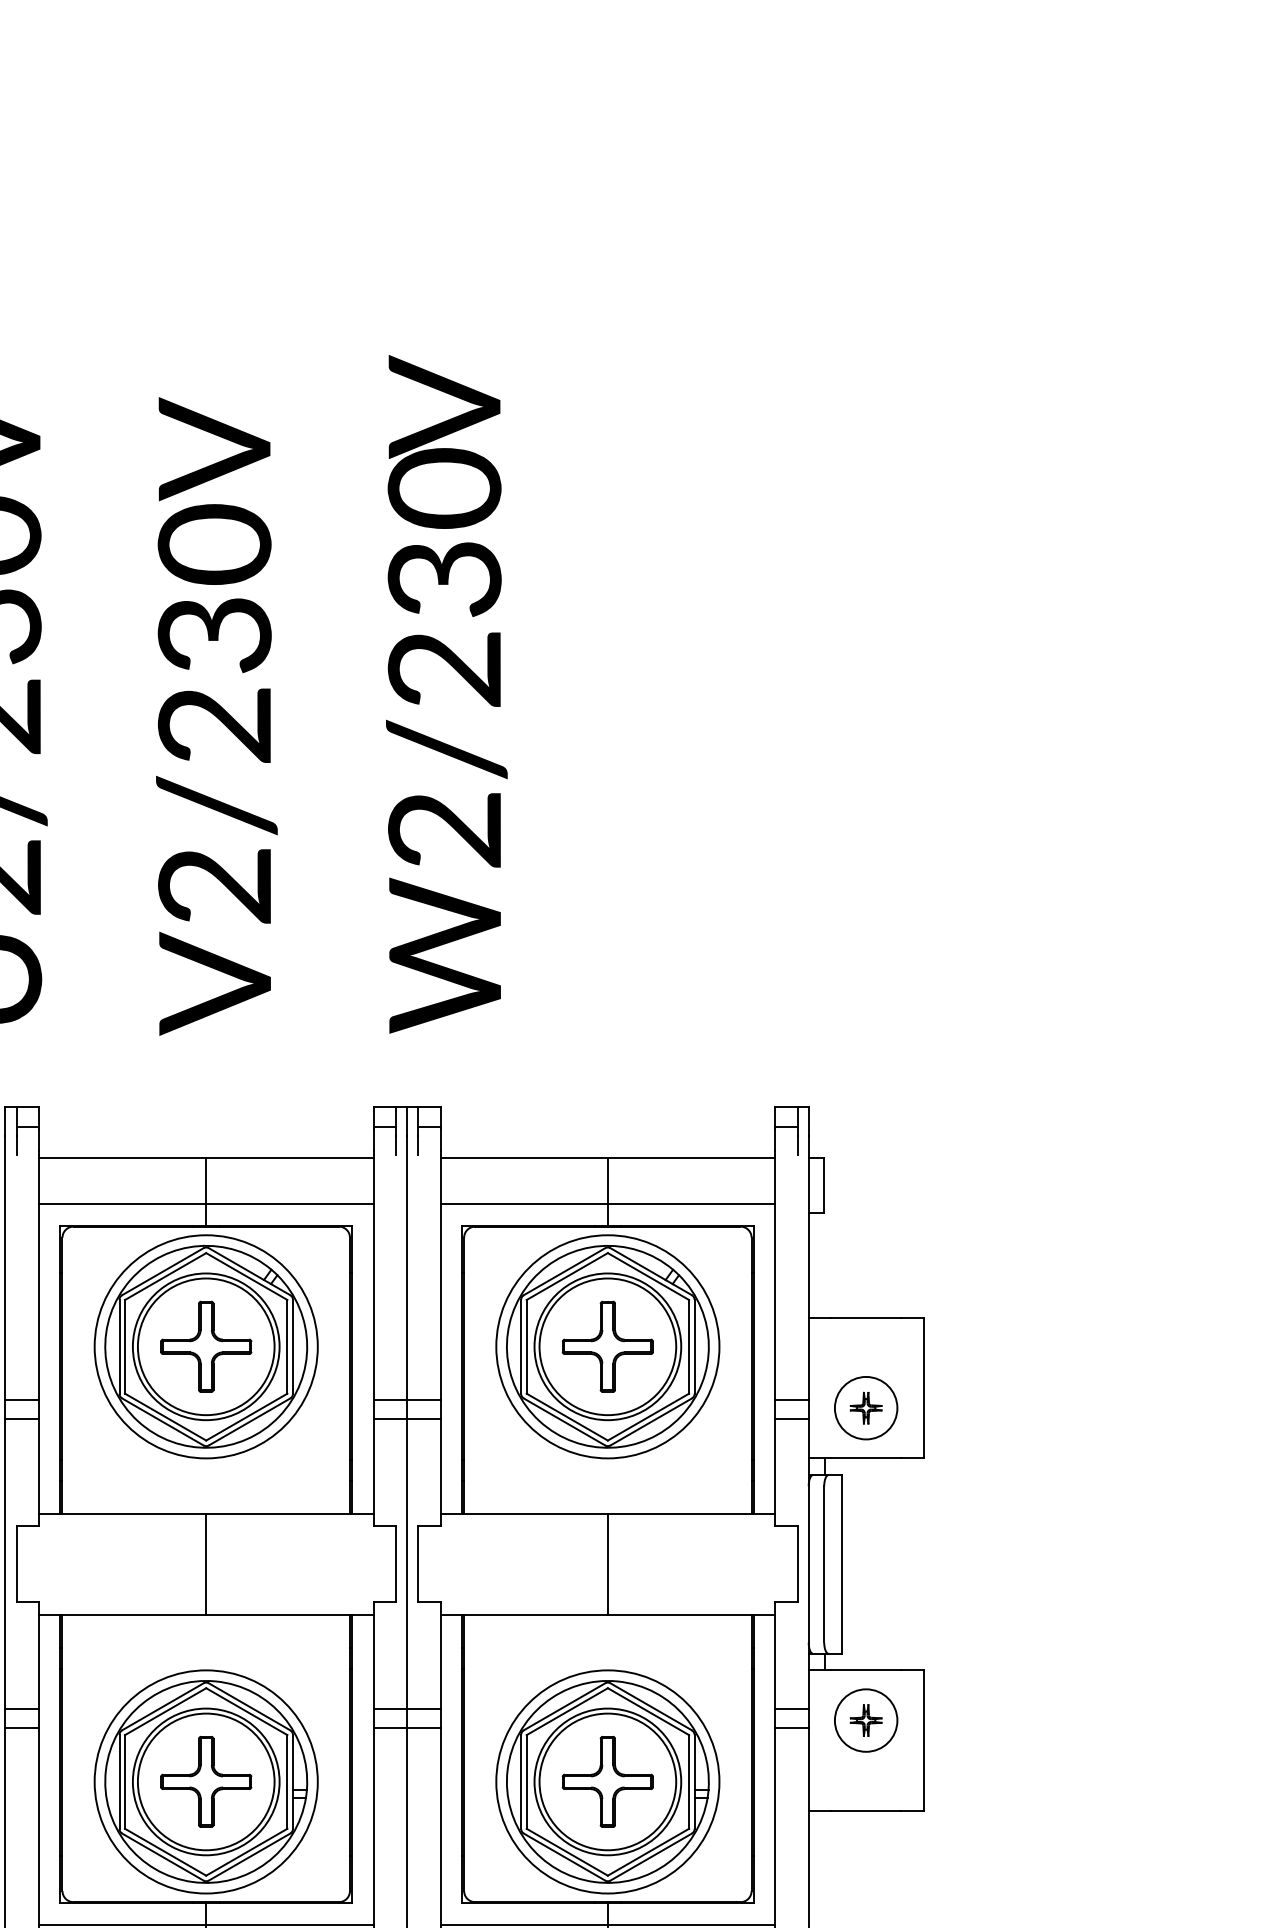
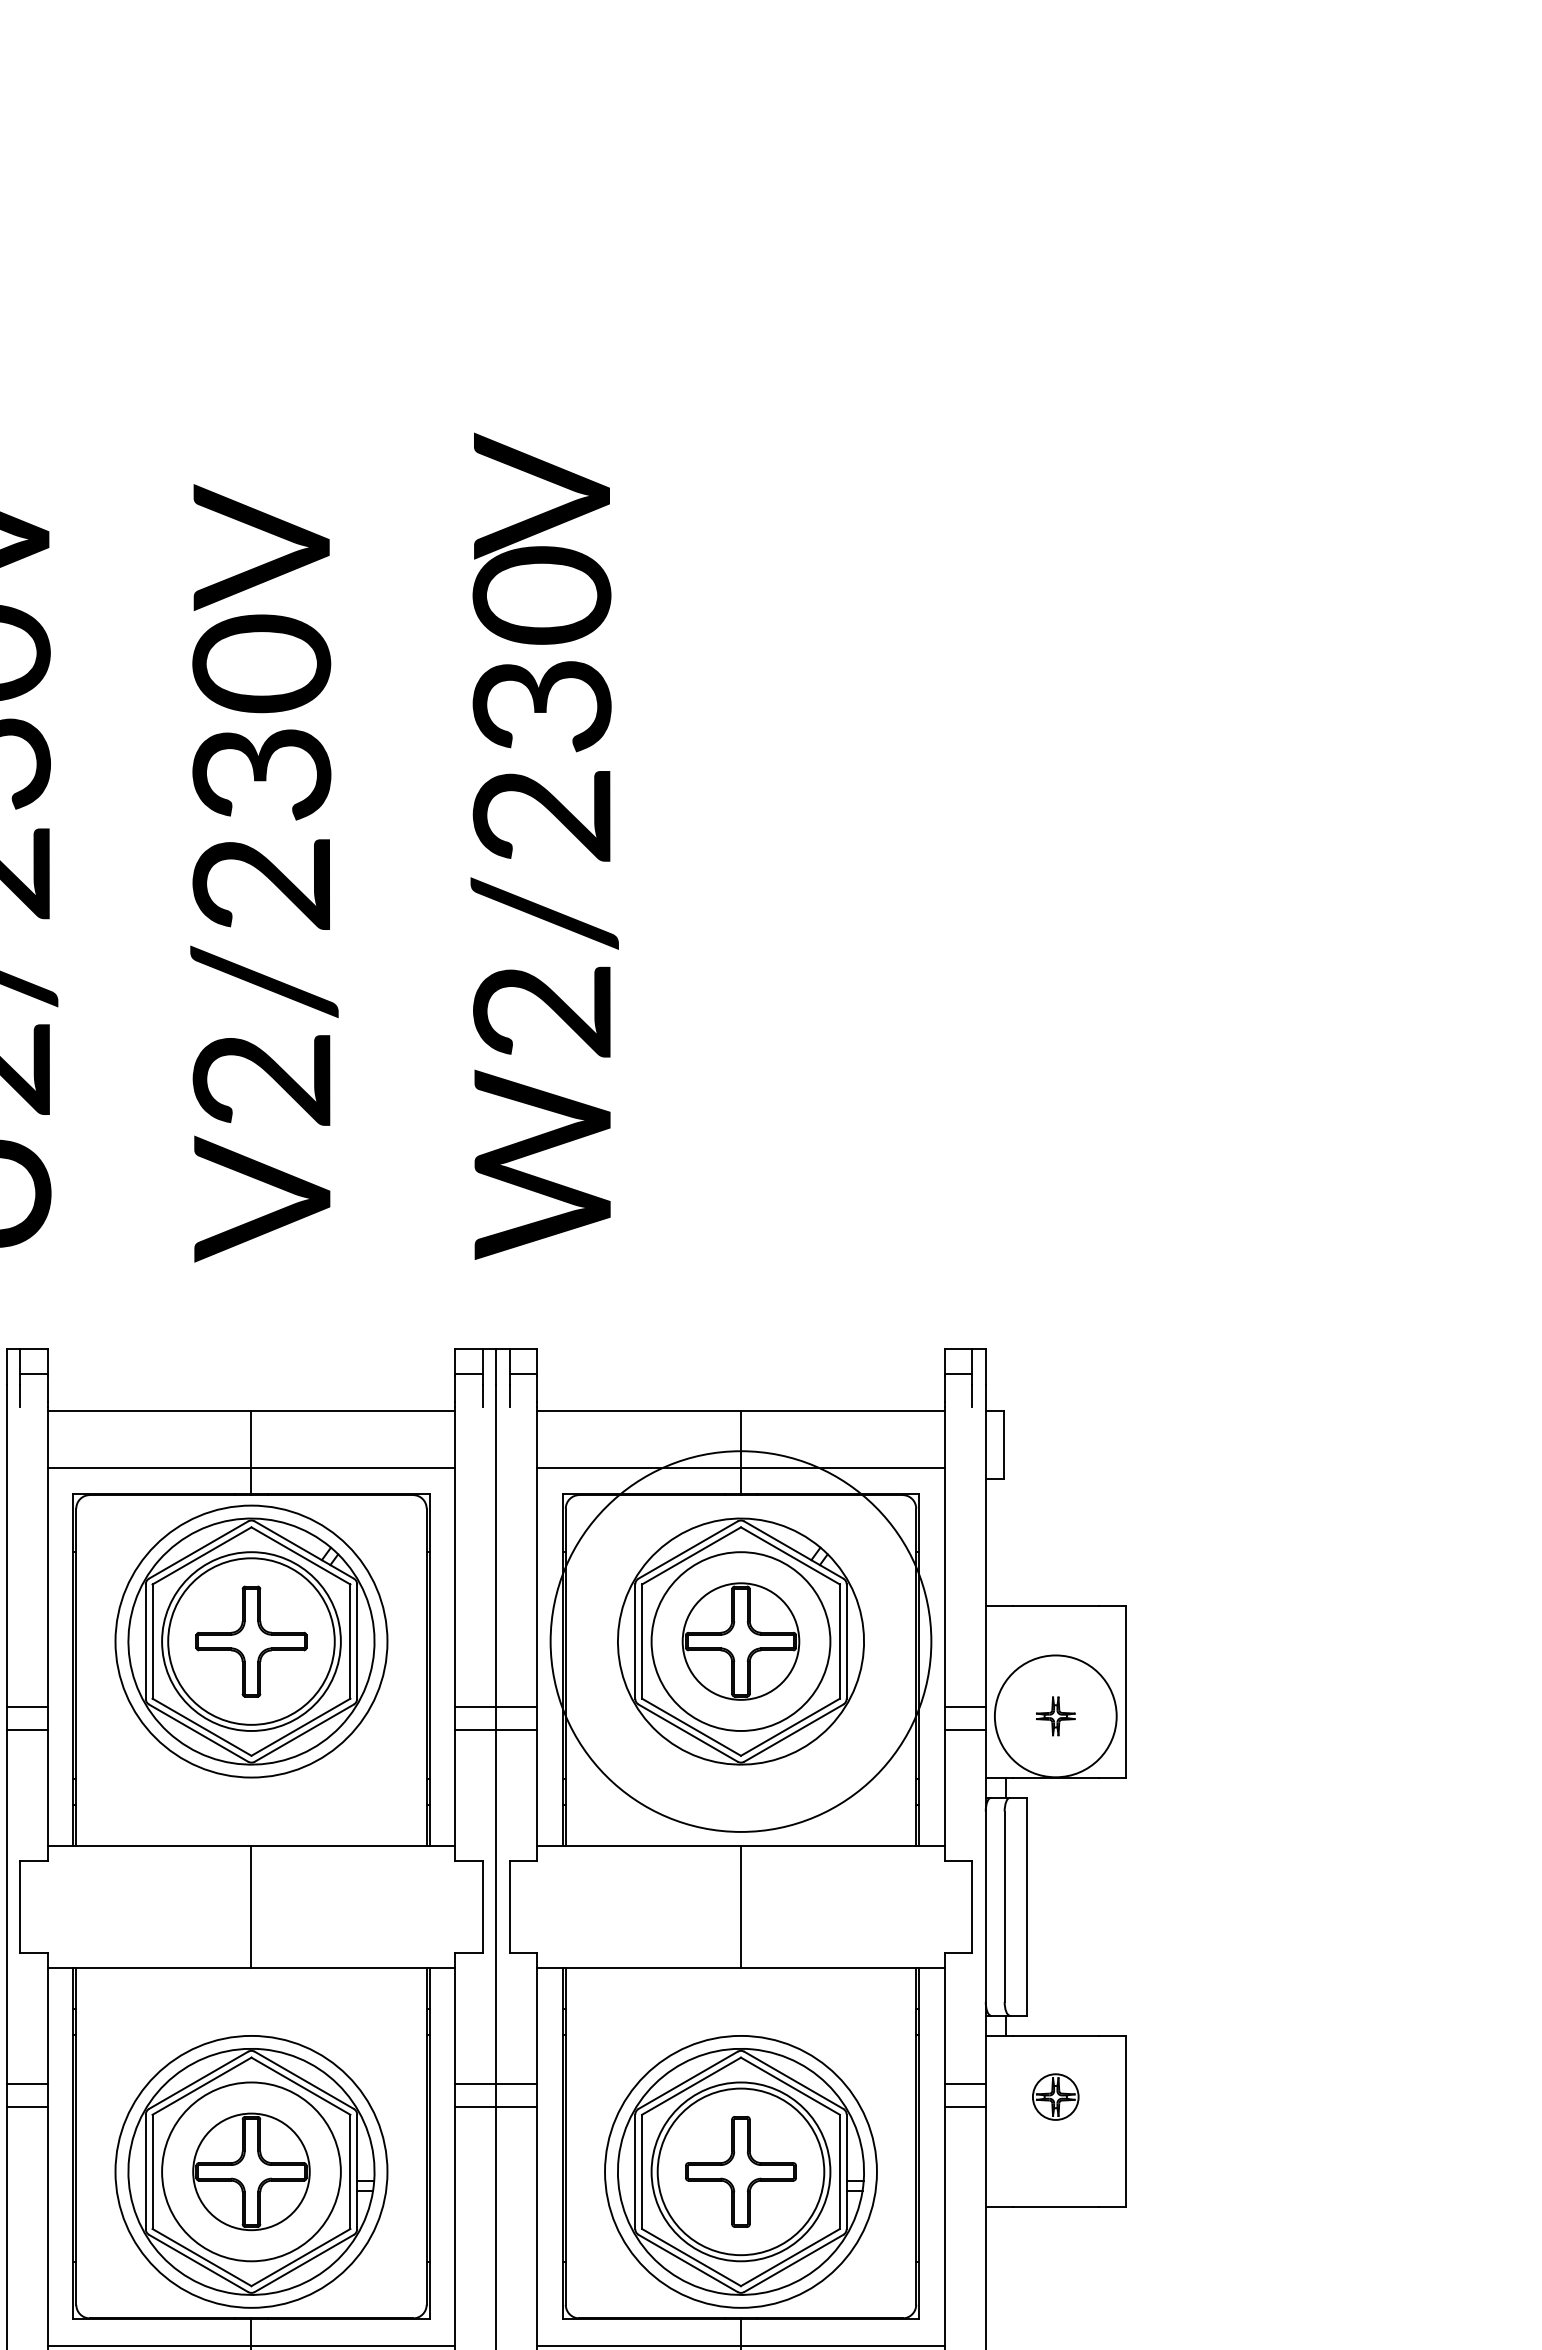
circle: (607, 1346) -> (740, 1641), size x0.7
circle: (607, 1346) -> (740, 1641), size x1.4
circle: (865, 1408) -> (1055, 1716), size x1.6
circle: (865, 1720) -> (1055, 2097), size x0.6
circle: (206, 1781) -> (251, 2171), size x0.7

